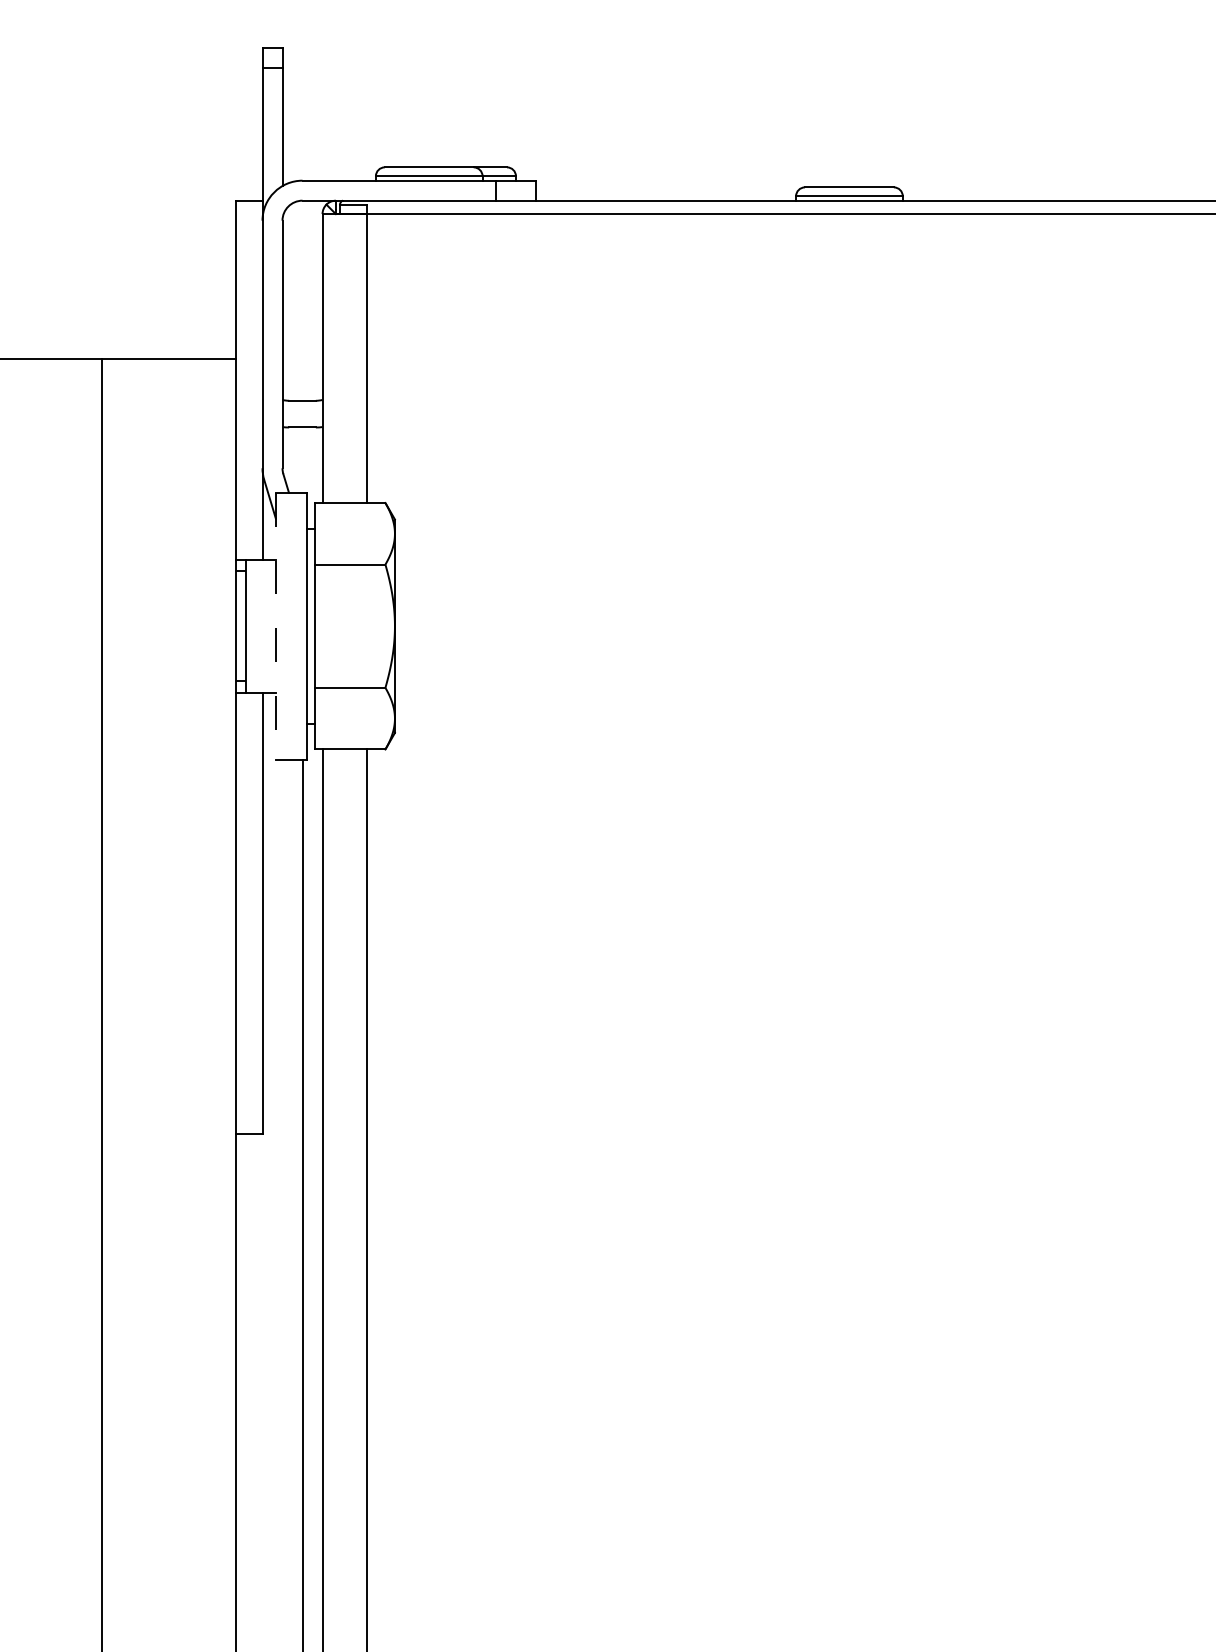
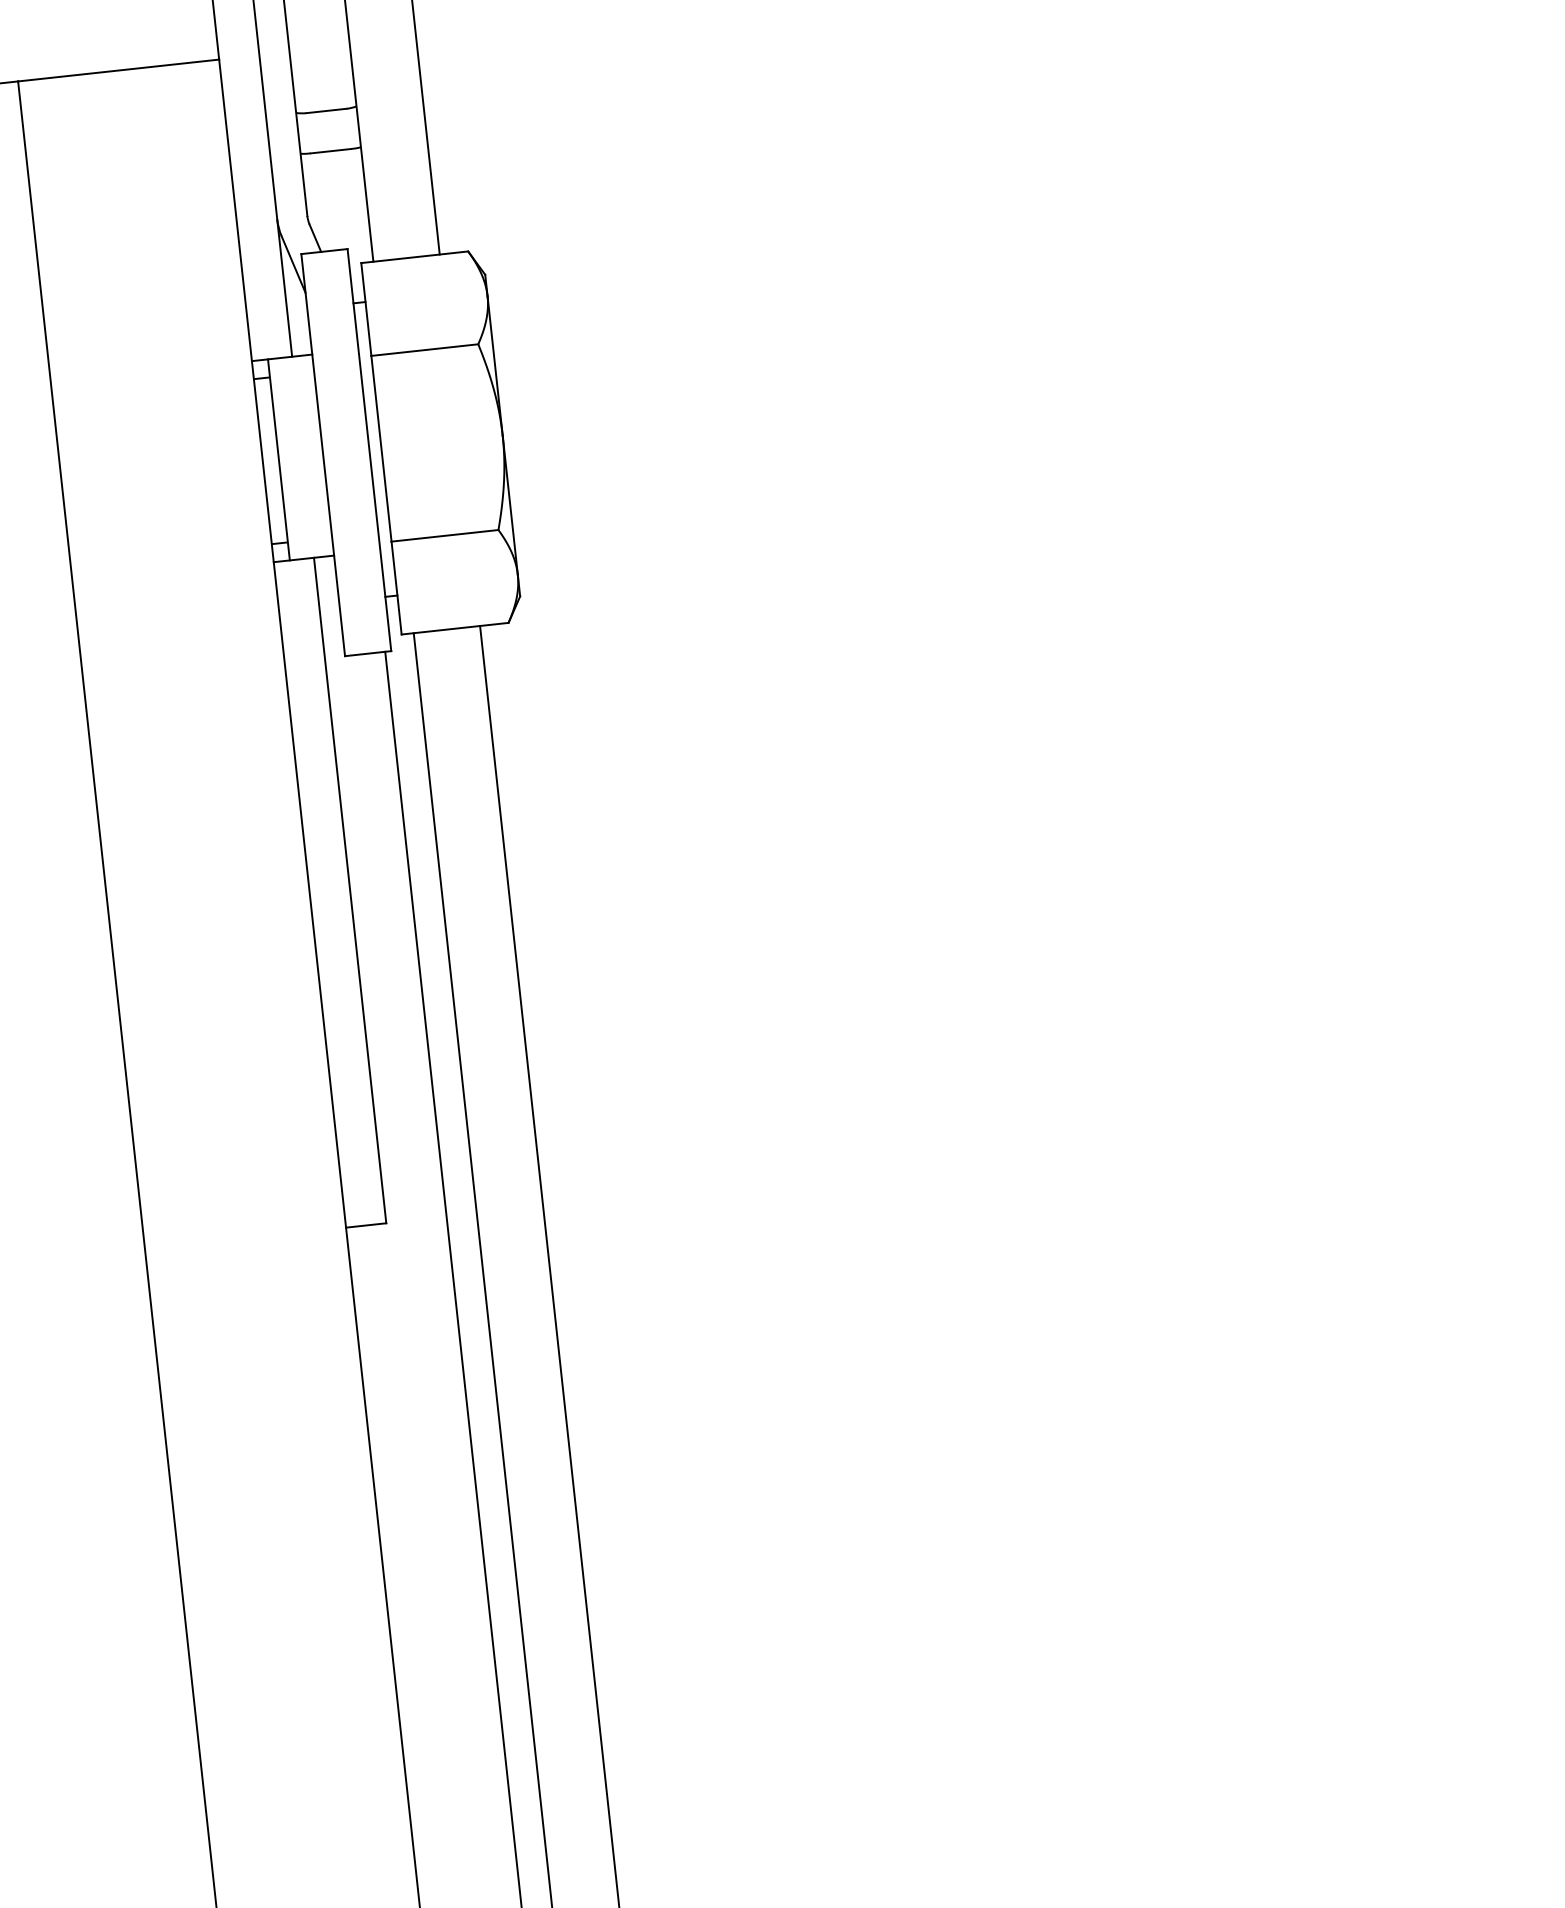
line: (275, 626) -> (322, 455), dashed -> solid

